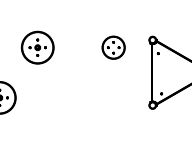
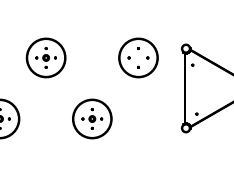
part: (113, 47) -> (138, 57), size x1.43
part: (75, 97) -> (92, 118), added

